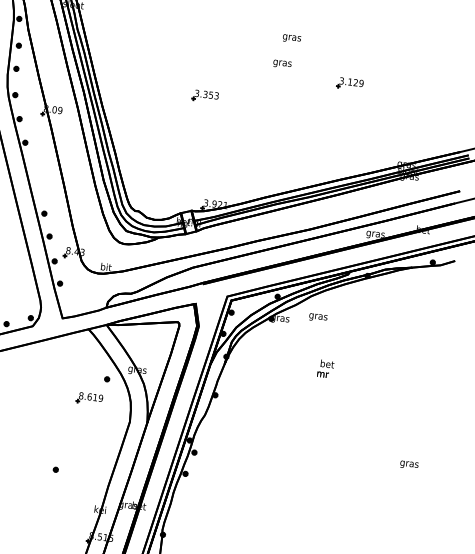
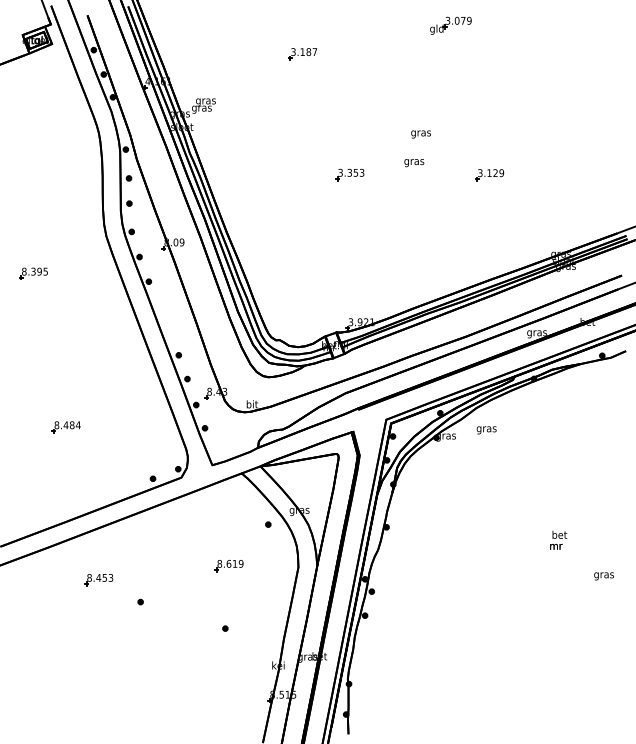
part: (205, 96) -> (349, 174), moved
text: (325, 369) -> (558, 540), moved
part: (88, 399) -> (228, 566), moved

